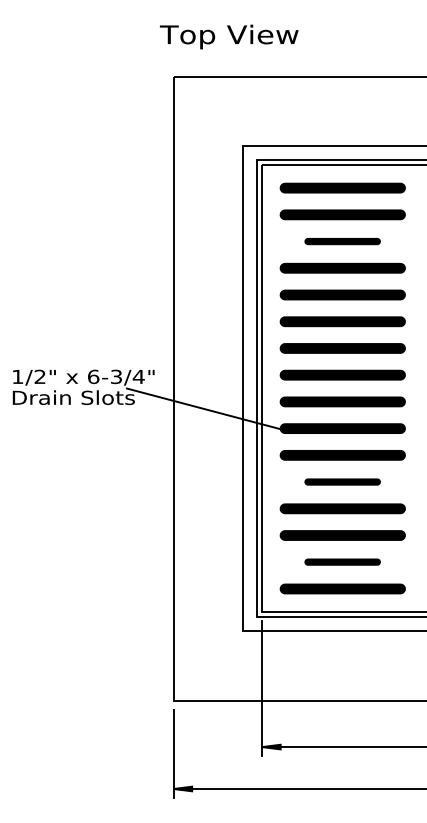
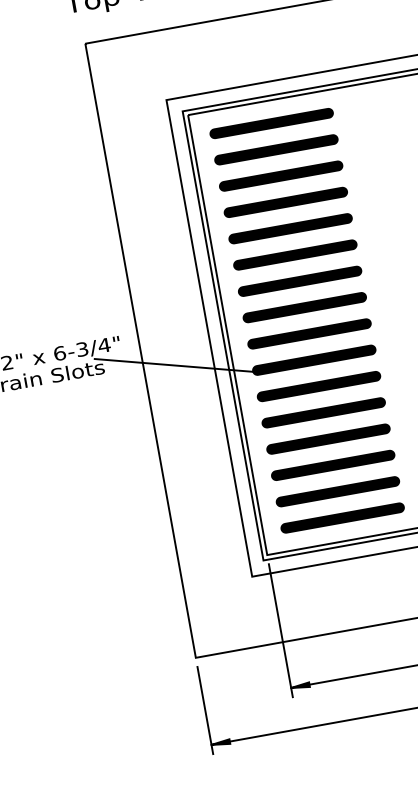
part: (342, 241) -> (280, 176), size x1.67
part: (342, 481) -> (323, 412), size x1.67
part: (342, 561) -> (337, 491), size x1.67

